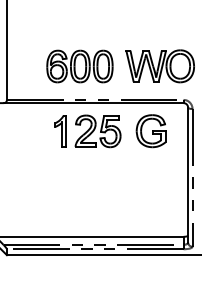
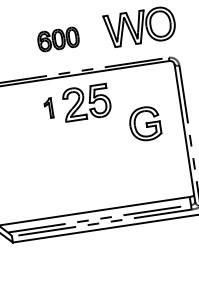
part: (79, 66) -> (58, 39), size x0.6
part: (60, 131) -> (48, 108), size x0.6
part: (150, 131) -> (144, 124), moved

